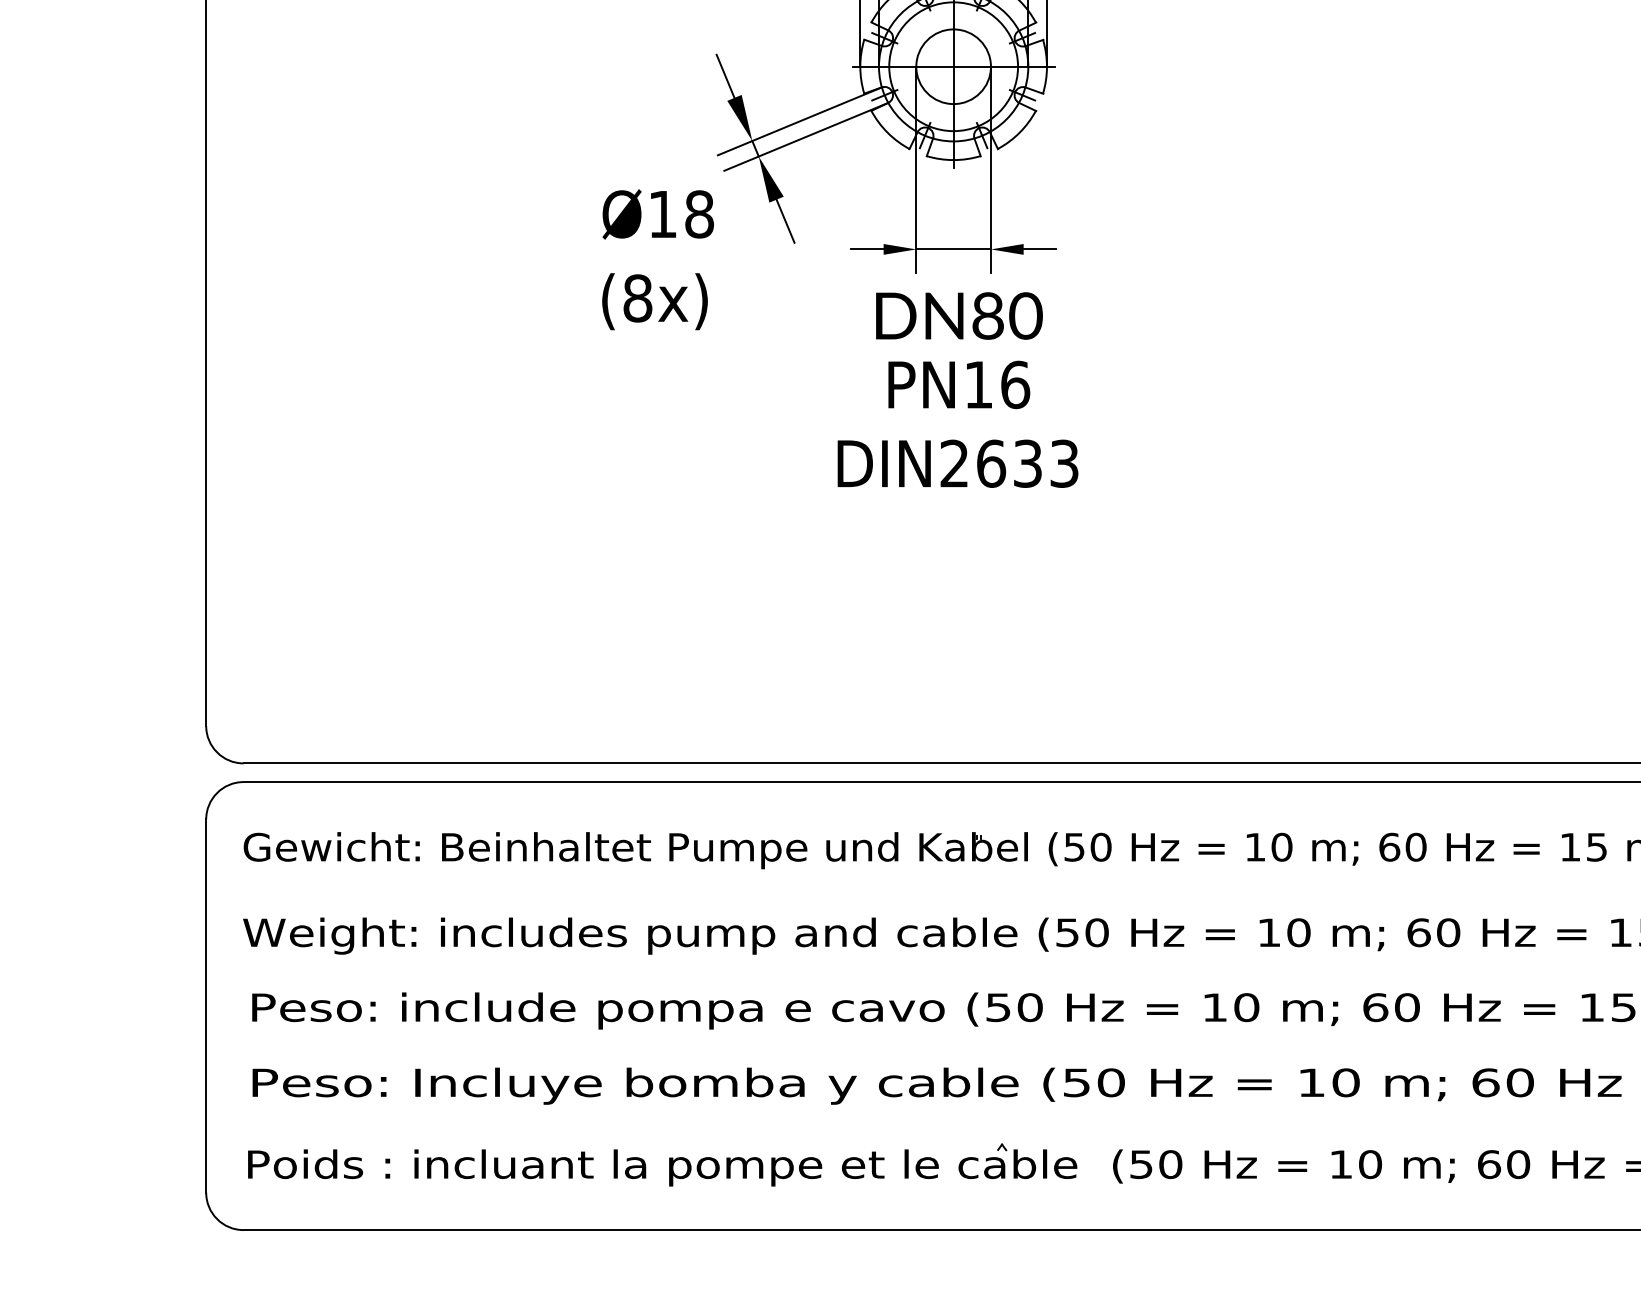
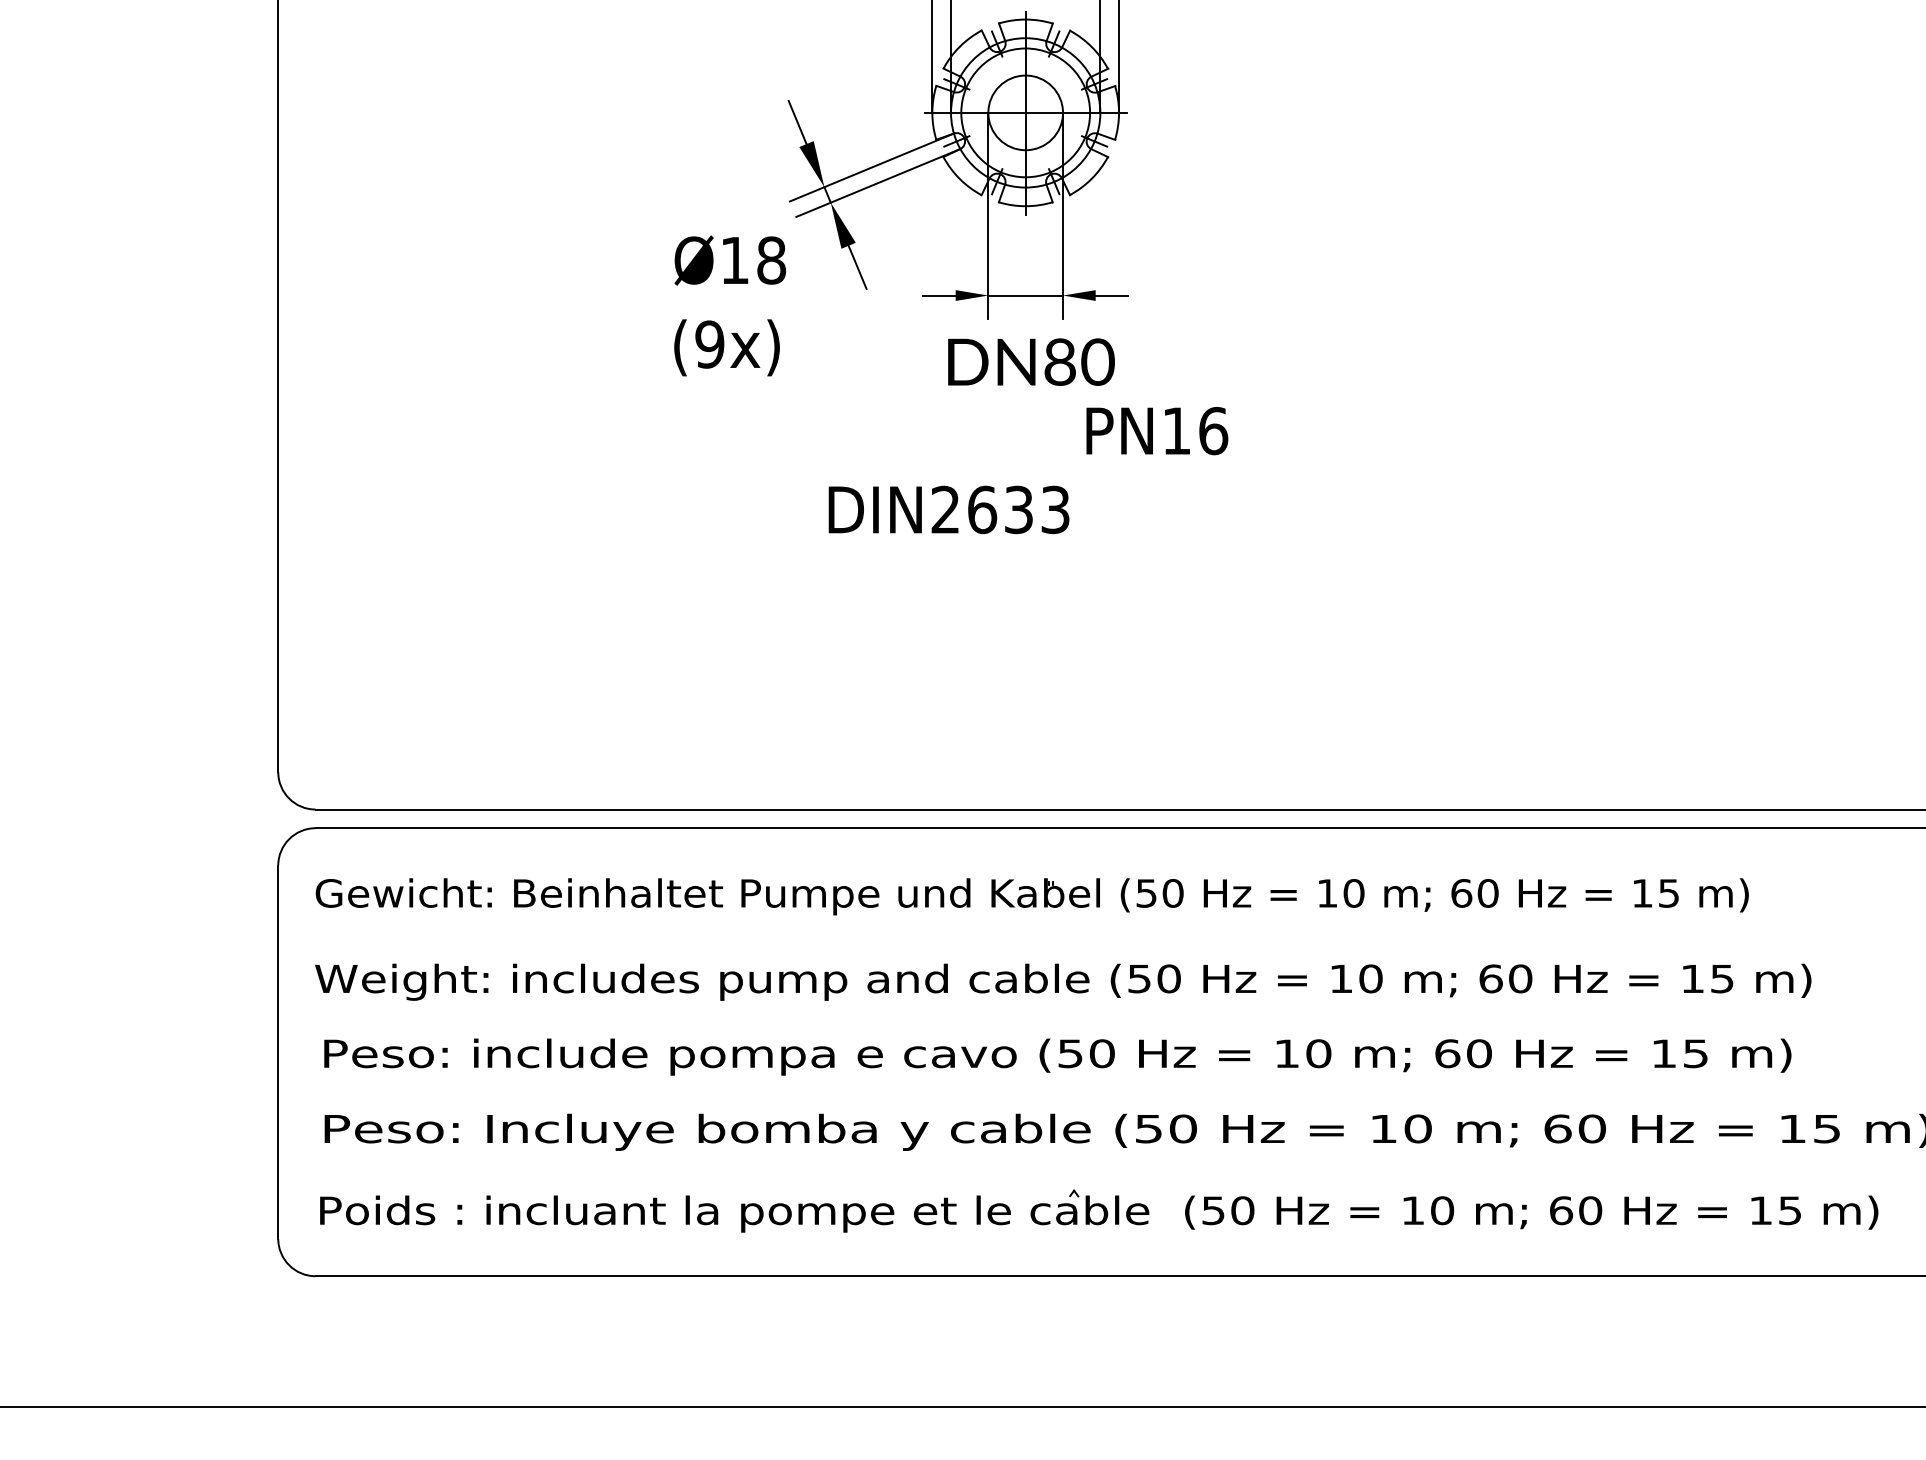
text: (637, 298) -> (709, 344), (8x) -> (9x)
text: (959, 385) -> (1157, 431), moved
text: (957, 463) -> (948, 509), moved

